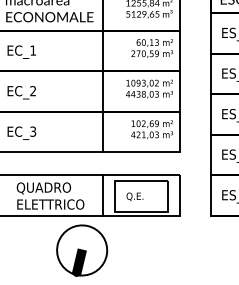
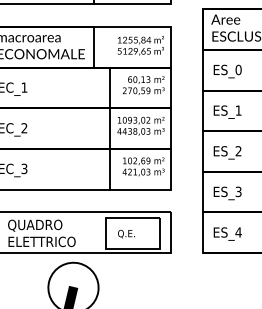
line: (102, 91) -> (109, 128), moved
line: (102, 195) -> (93, 232), removed

